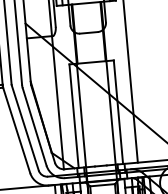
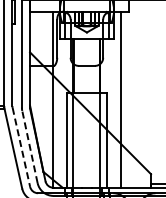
line: (34, 126) -> (29, 146), solid -> dashed
line: (25, 128) -> (21, 147), solid -> dashed

